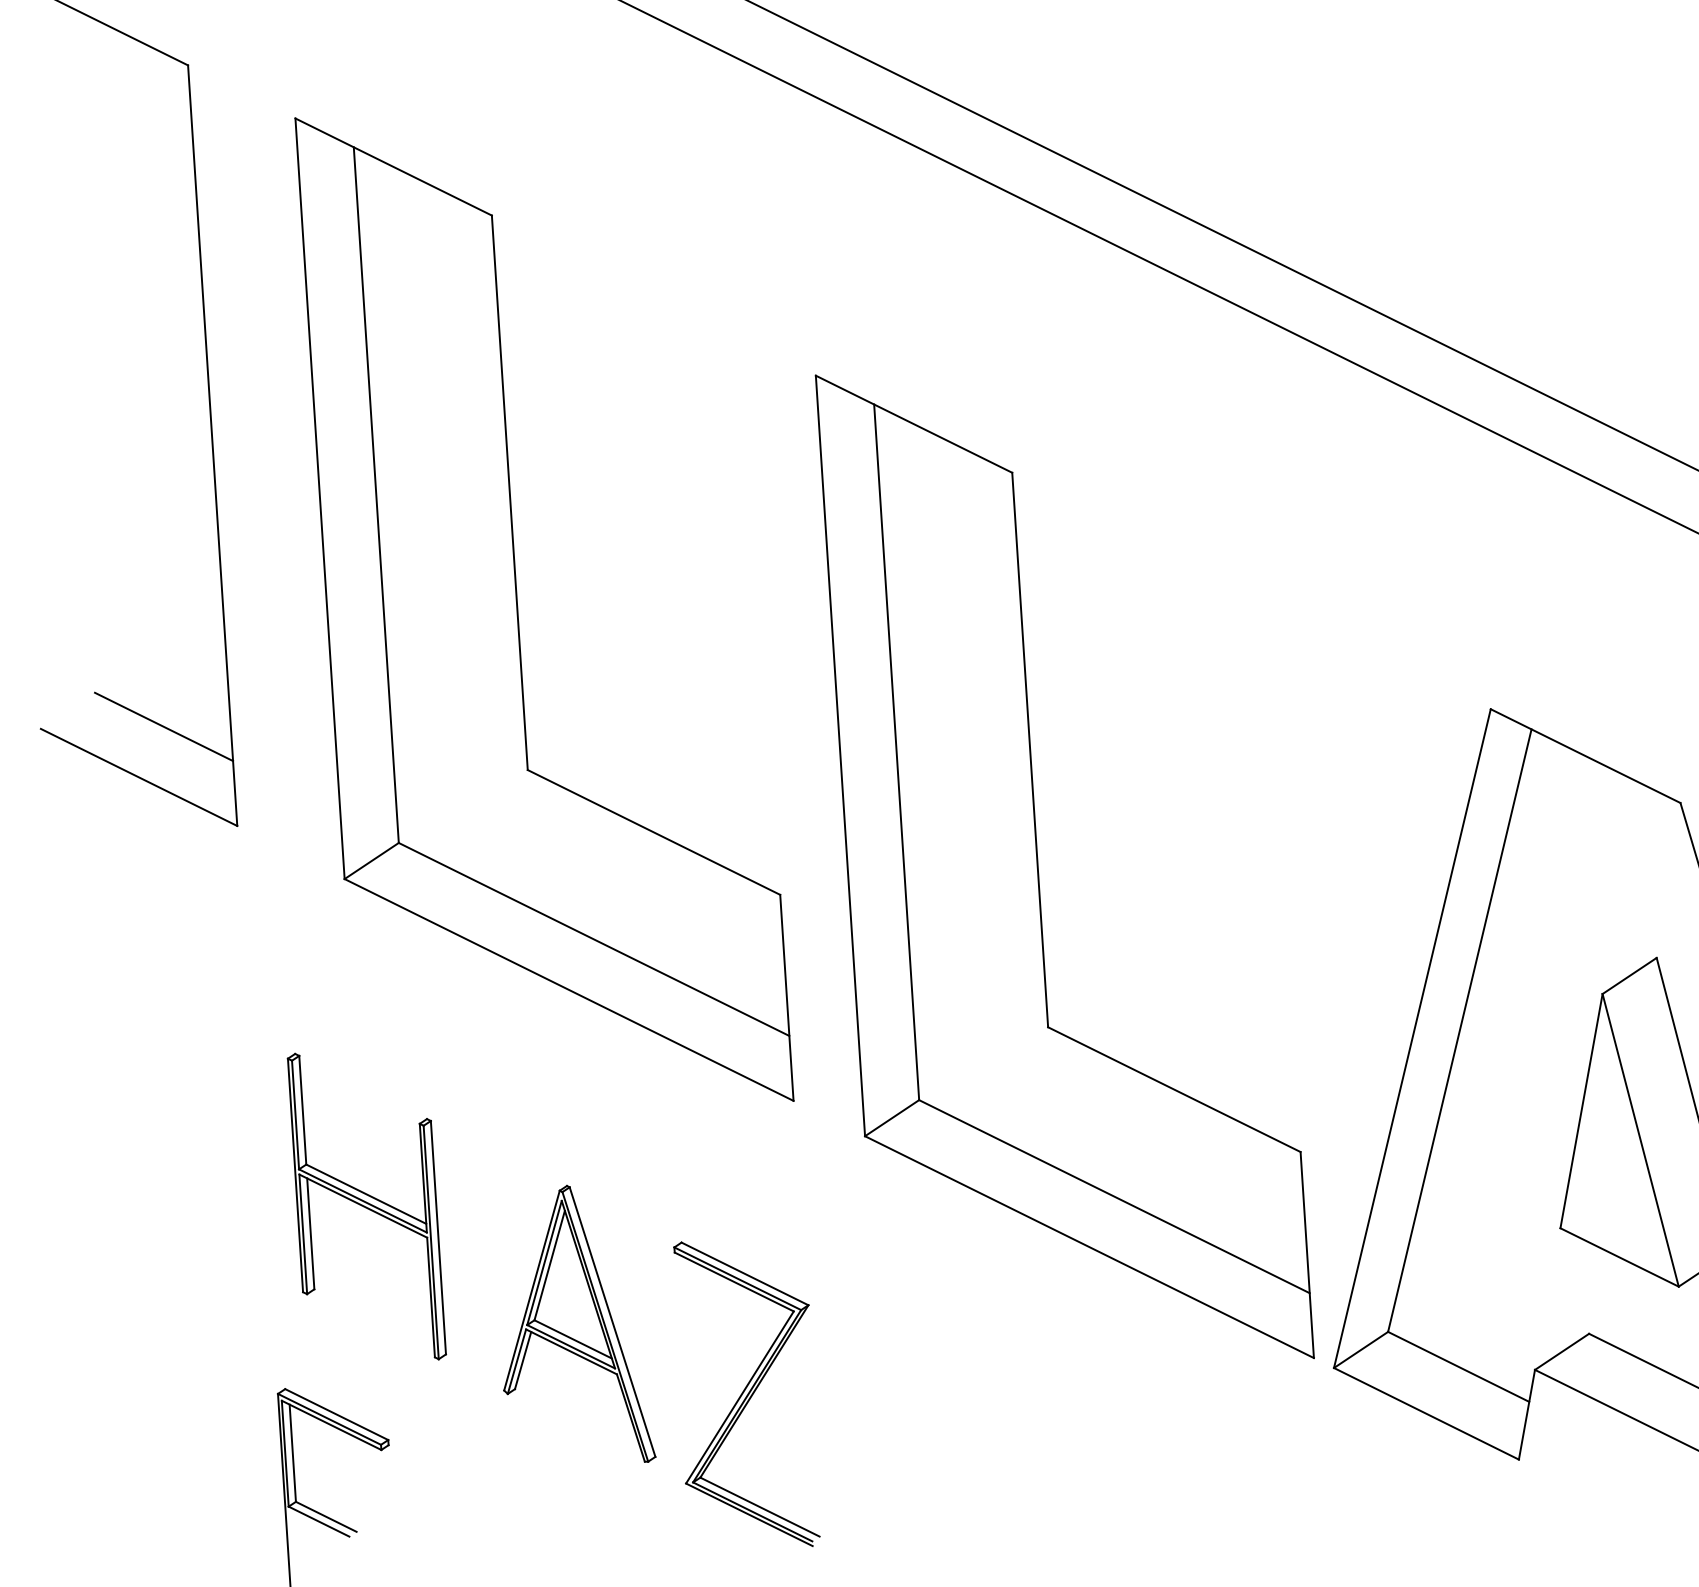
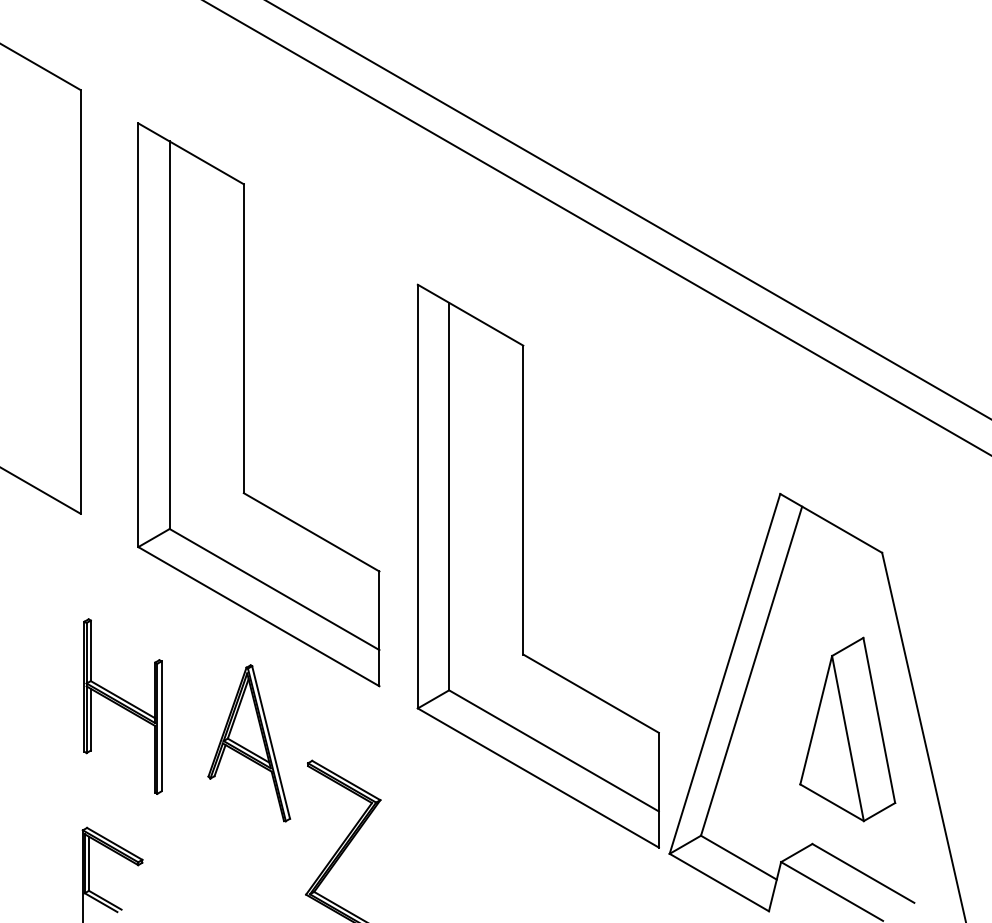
line: (163, 725) -> (43, 455), removed
part: (366, 1206) -> (122, 706), moved
part: (573, 1326) -> (249, 743), moved

